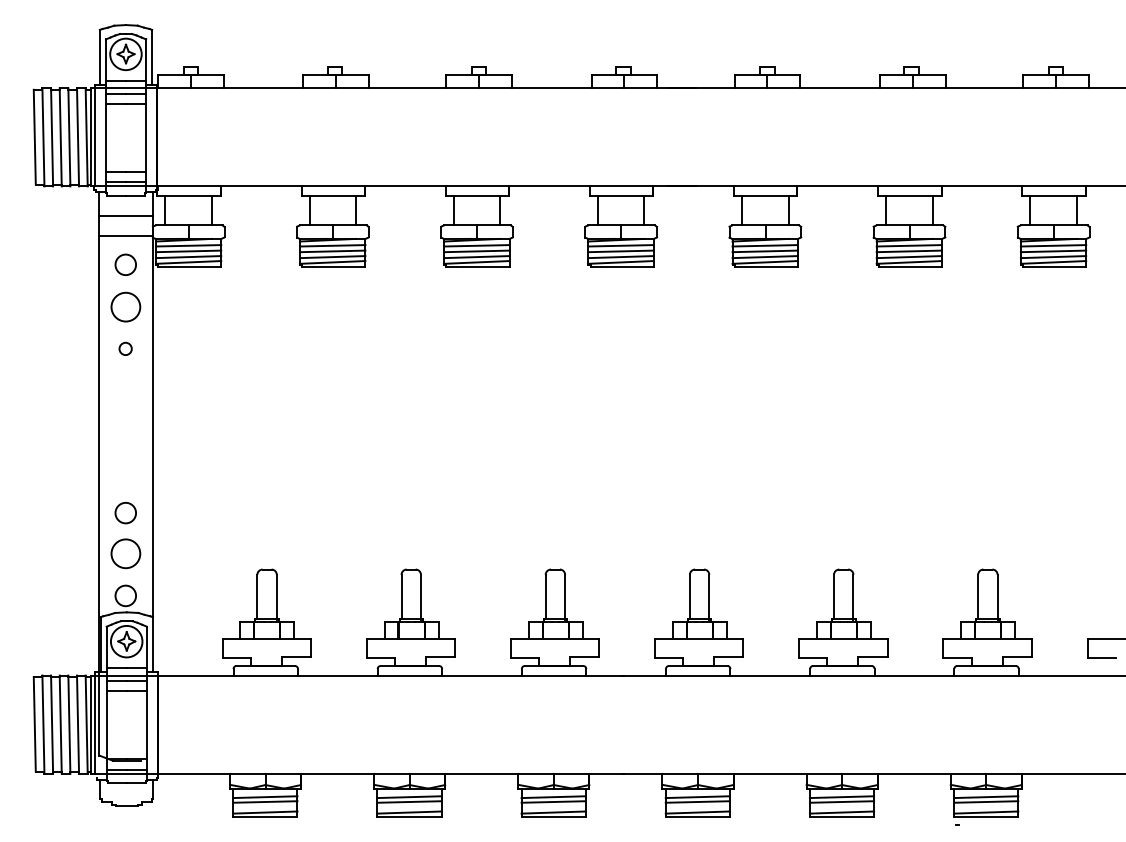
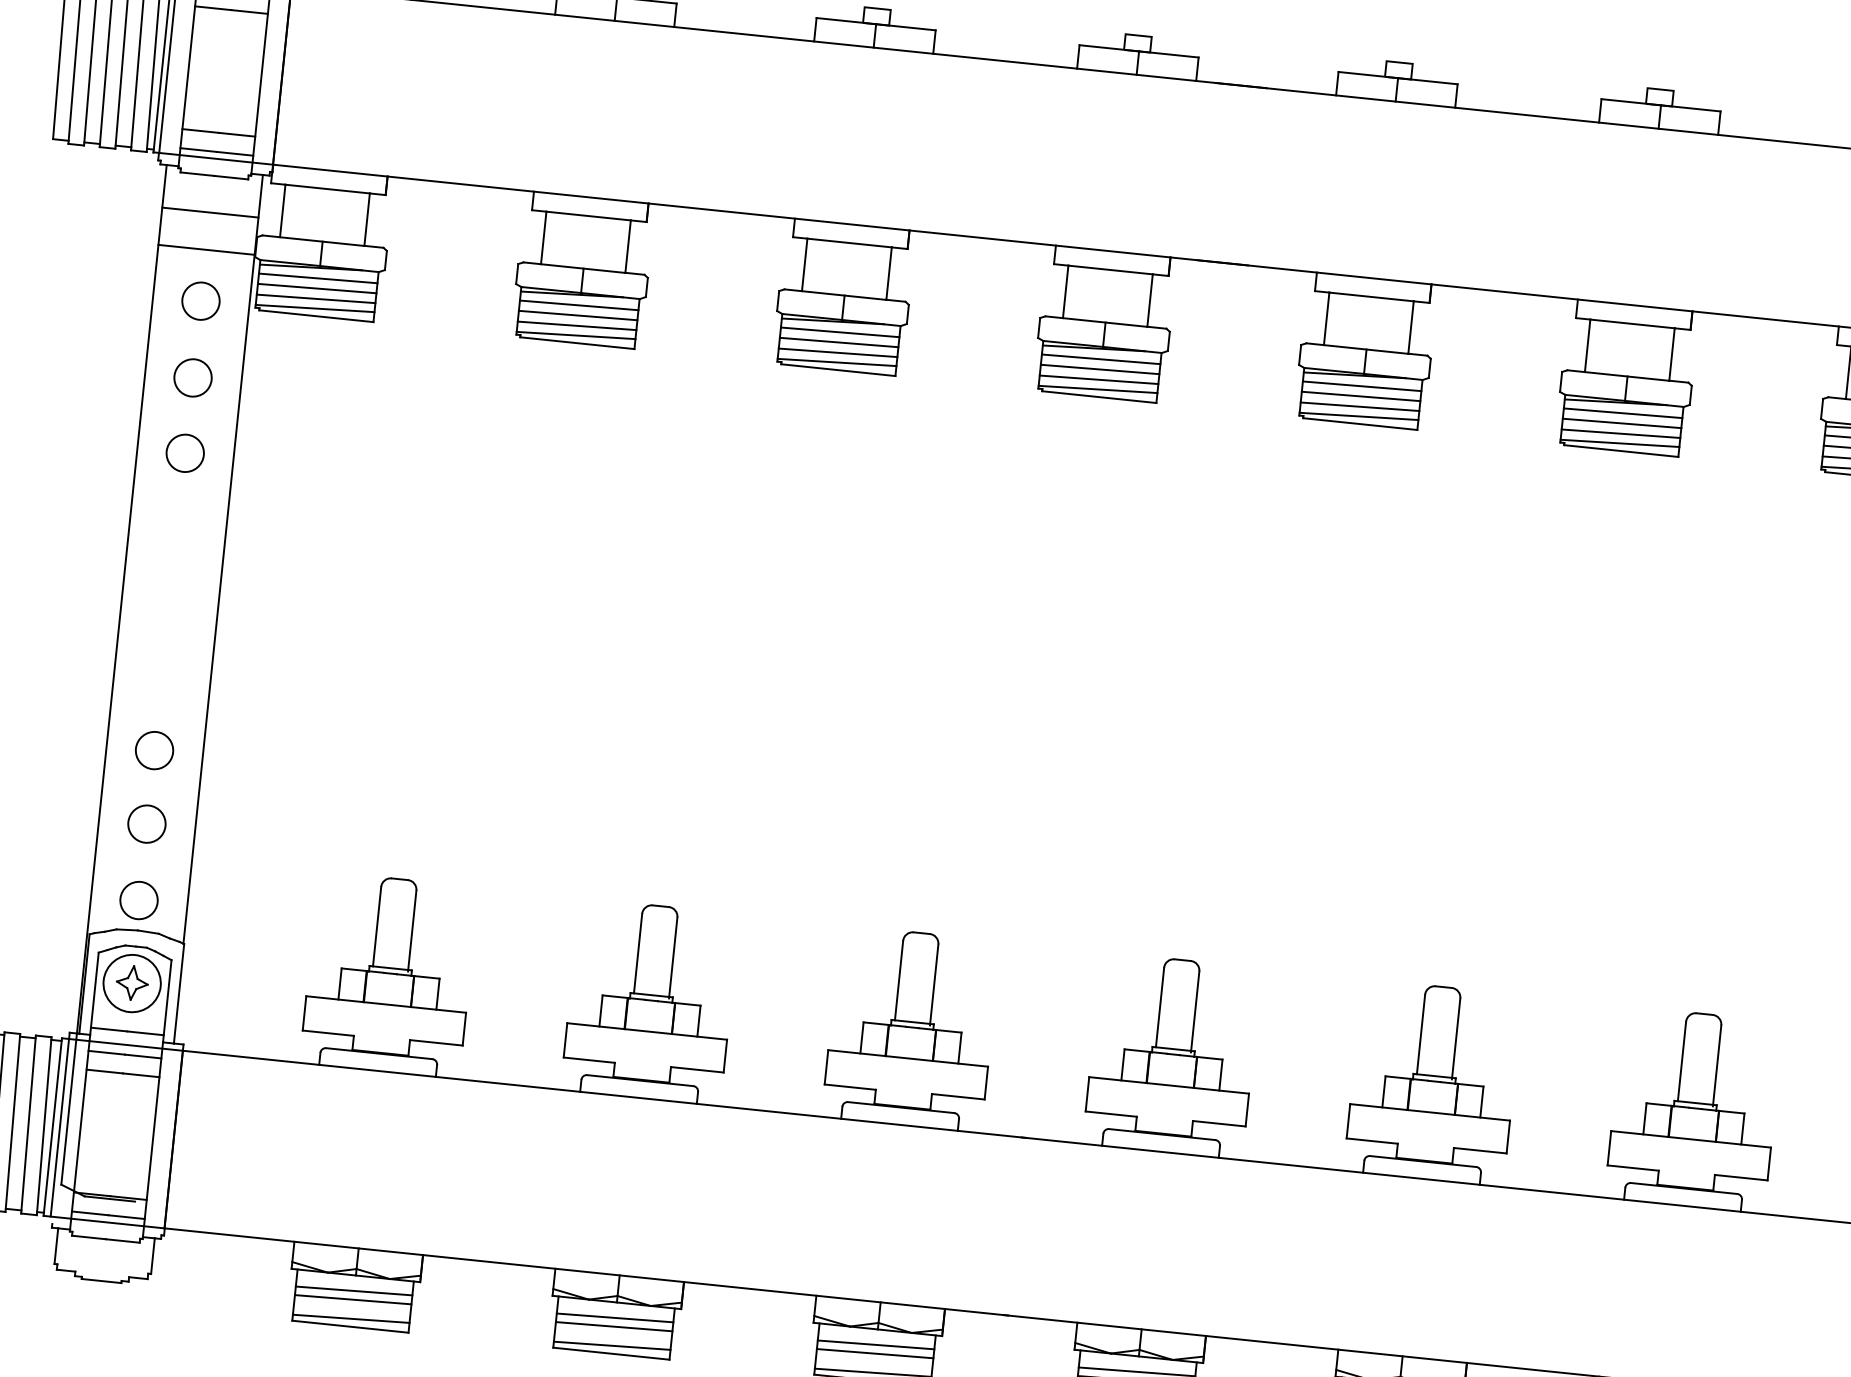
circle: (125, 307) -> (192, 378), size x0.71
circle: (125, 348) -> (184, 452), size x1.67
circle: (125, 553) -> (146, 823), size x0.71

